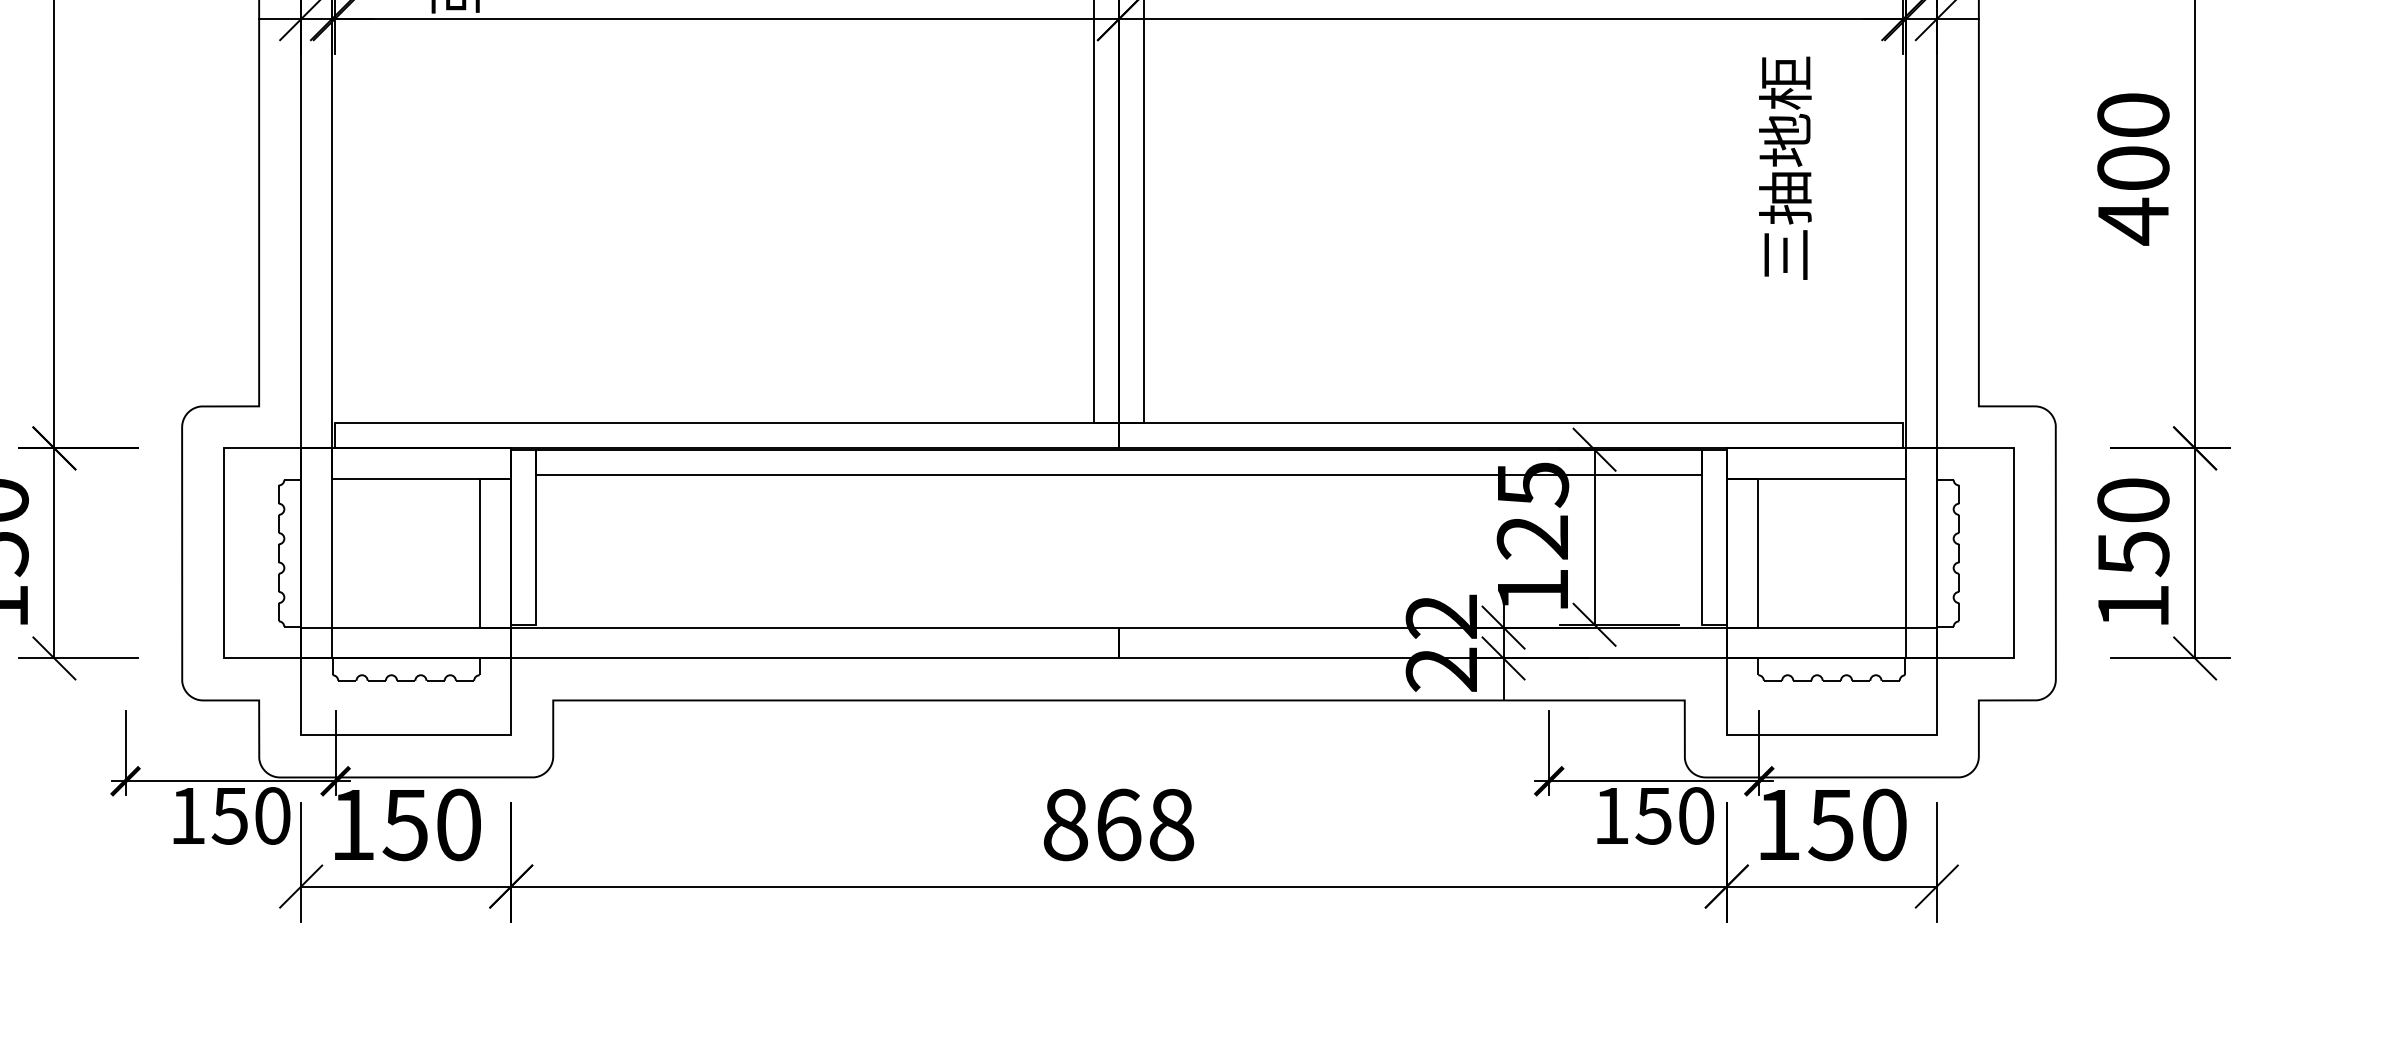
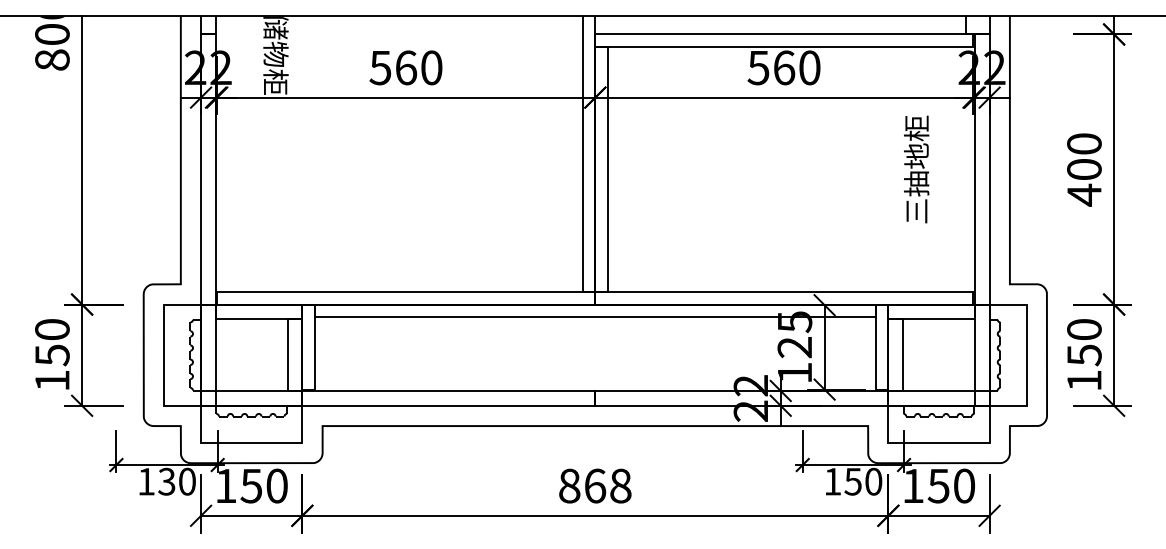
text: (229, 815) -> (166, 481), 150 -> 130

